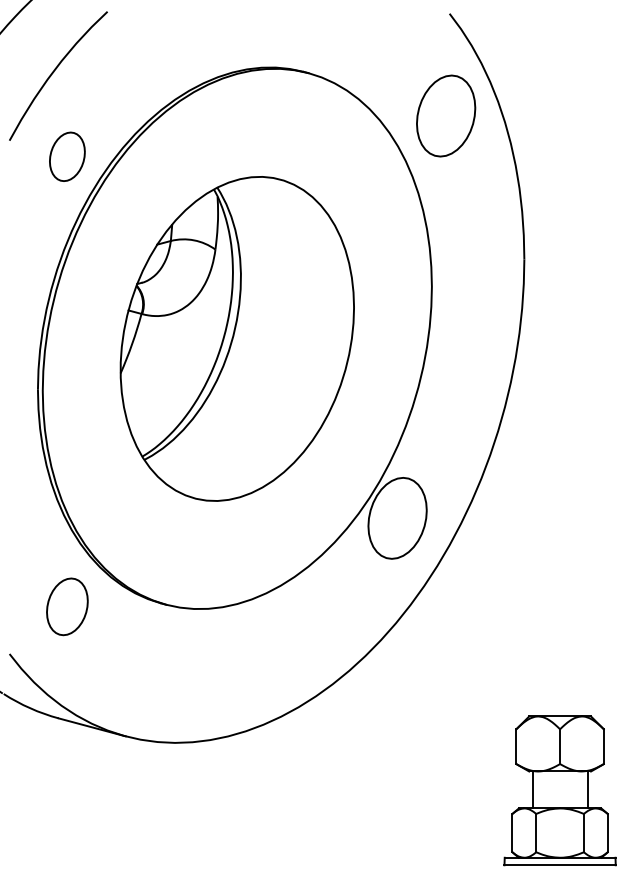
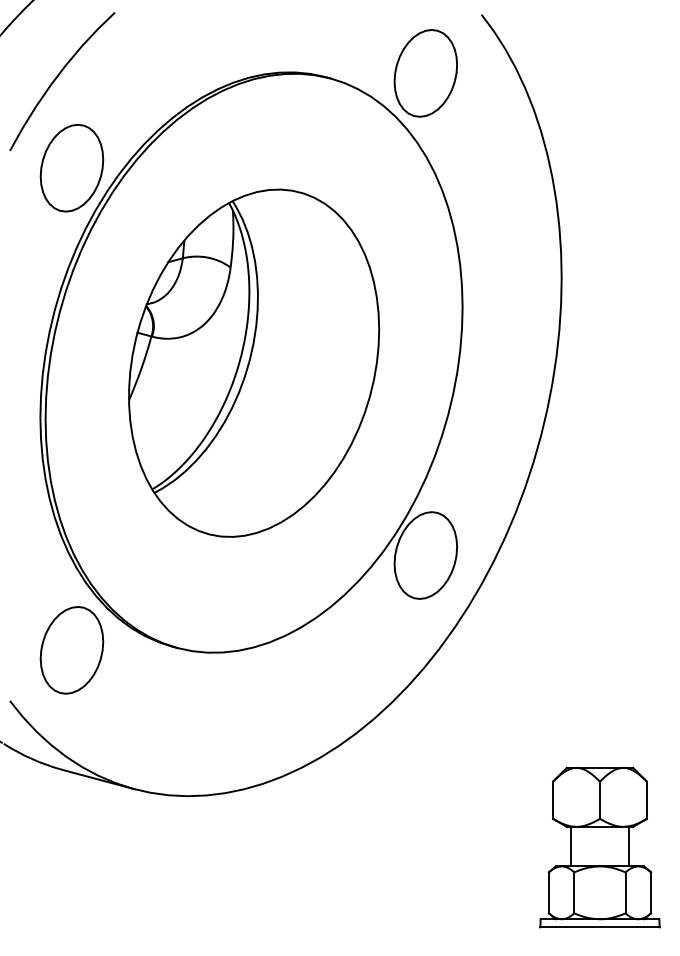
part: (445, 116) -> (425, 73), moved
part: (66, 156) -> (71, 167), size x1.67
part: (66, 606) -> (71, 650), size x1.43

